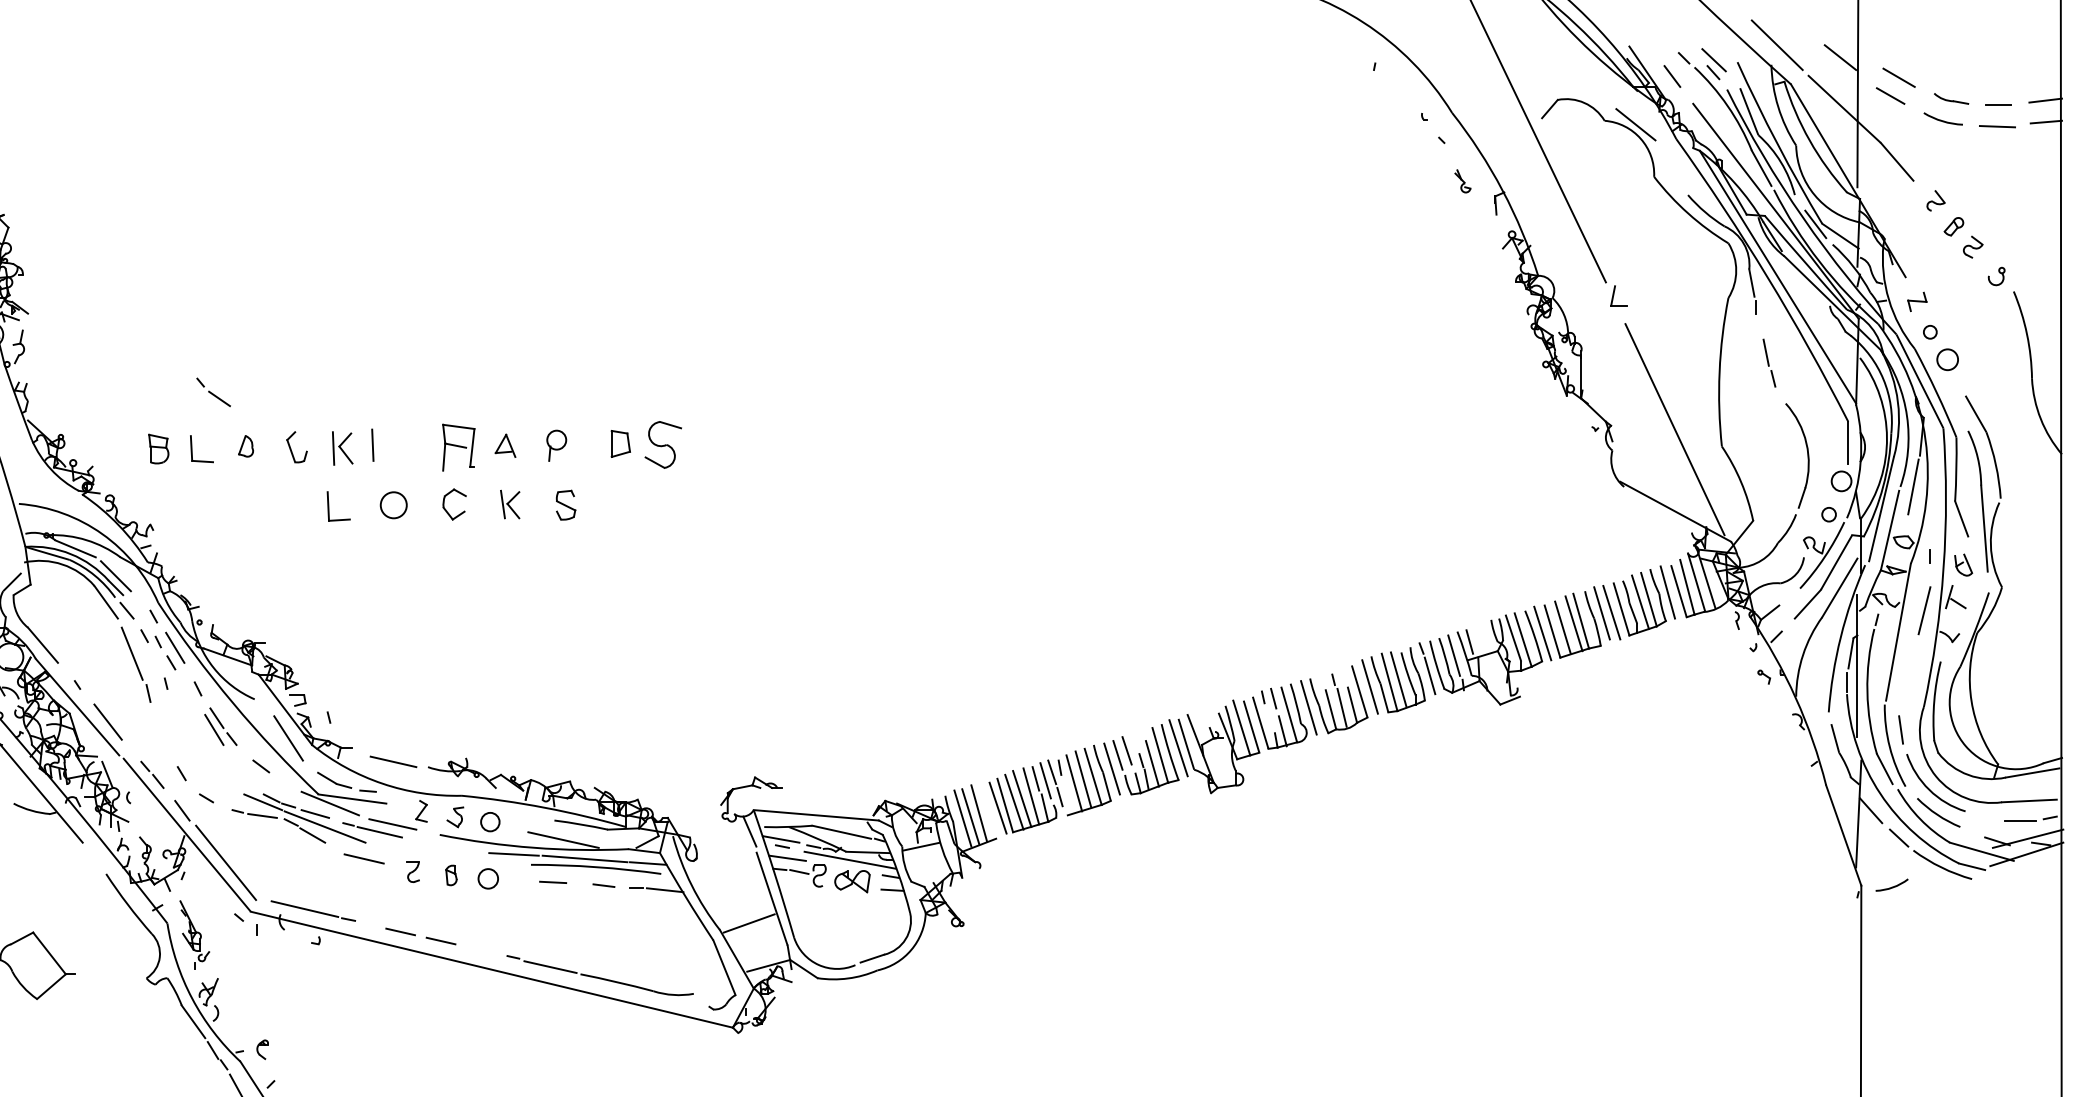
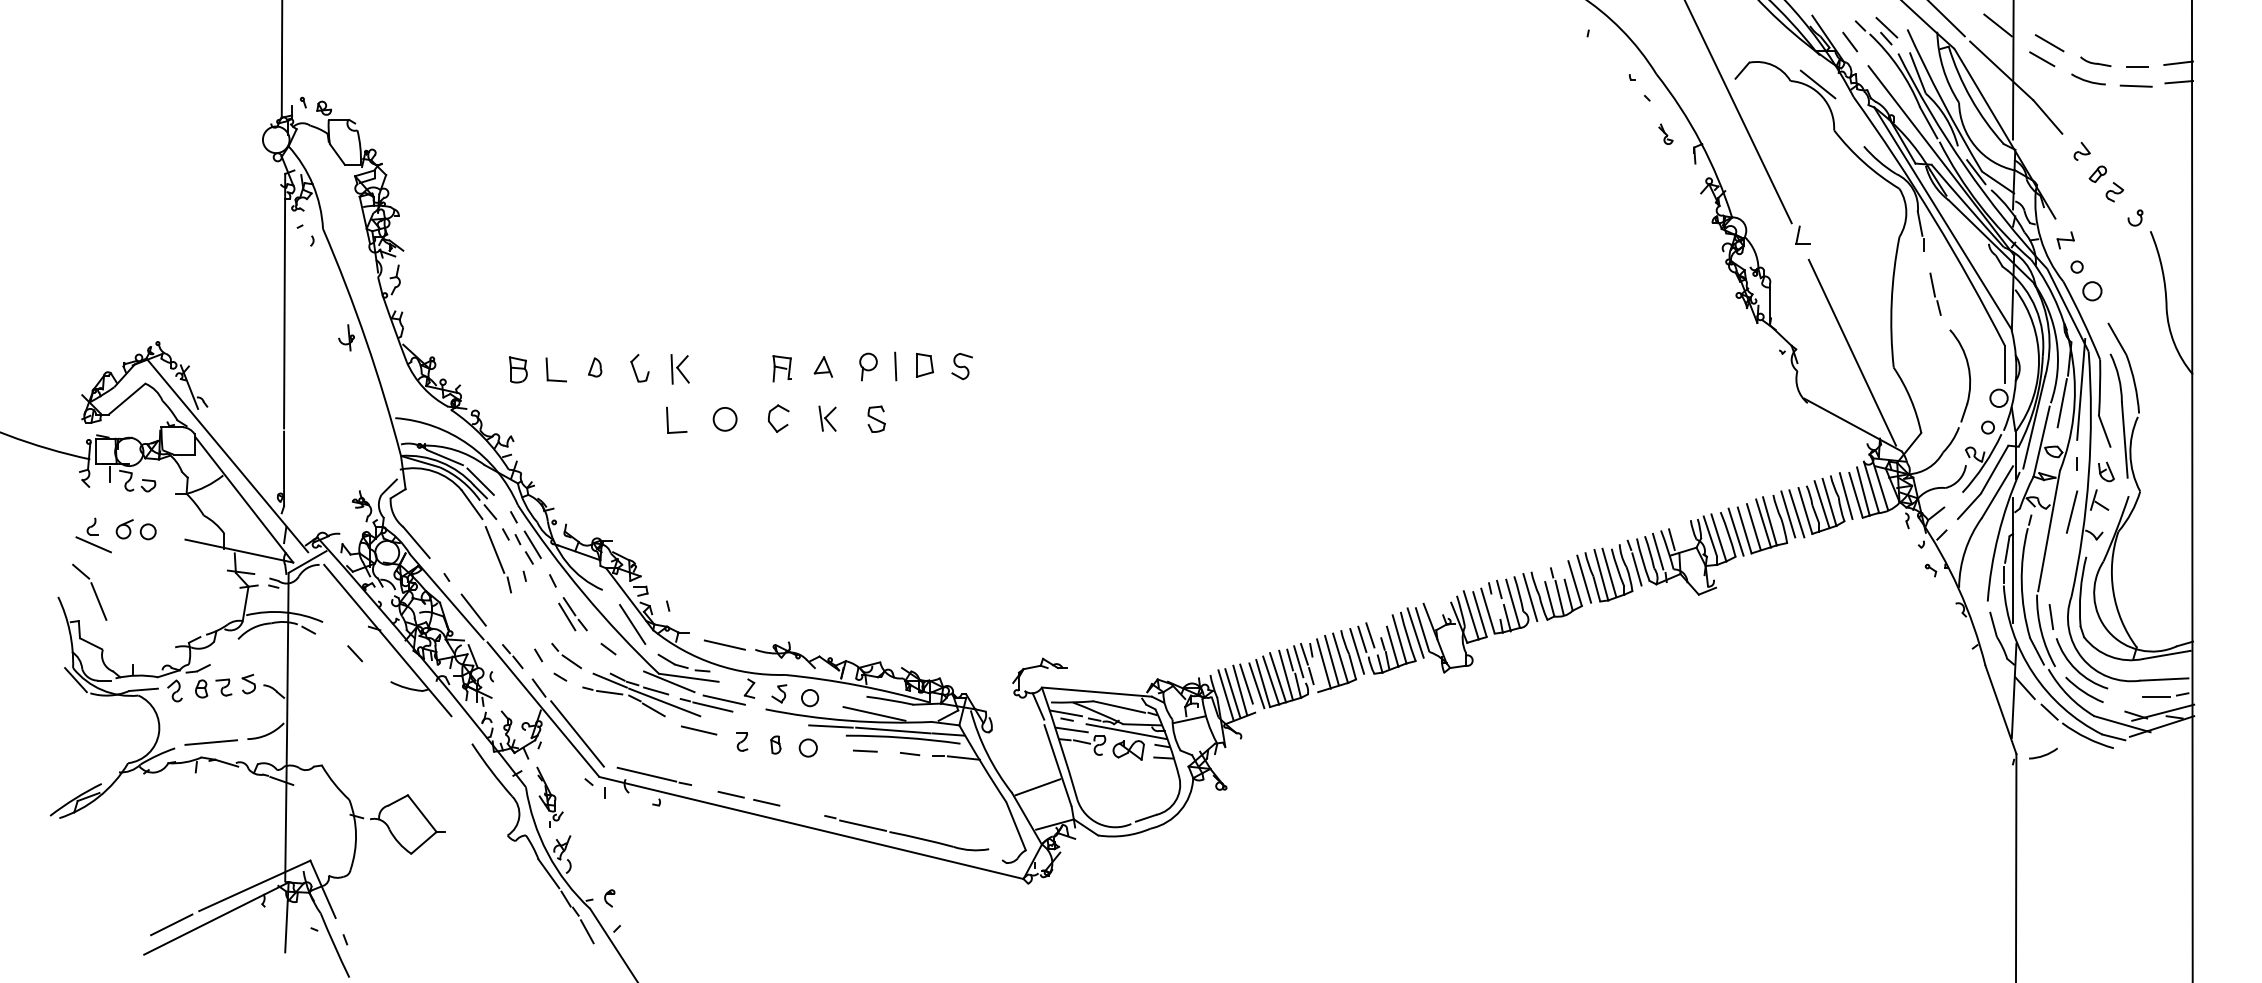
part: (213, 391) -> (566, 655), moved
line: (372, 445) -> (895, 366), moved
part: (662, 445) -> (961, 366), size x0.62
part: (457, 447) -> (781, 368), size x0.62
line: (1935, 471) -> (2081, 389), added
line: (986, 805) -> (1246, 683), added

